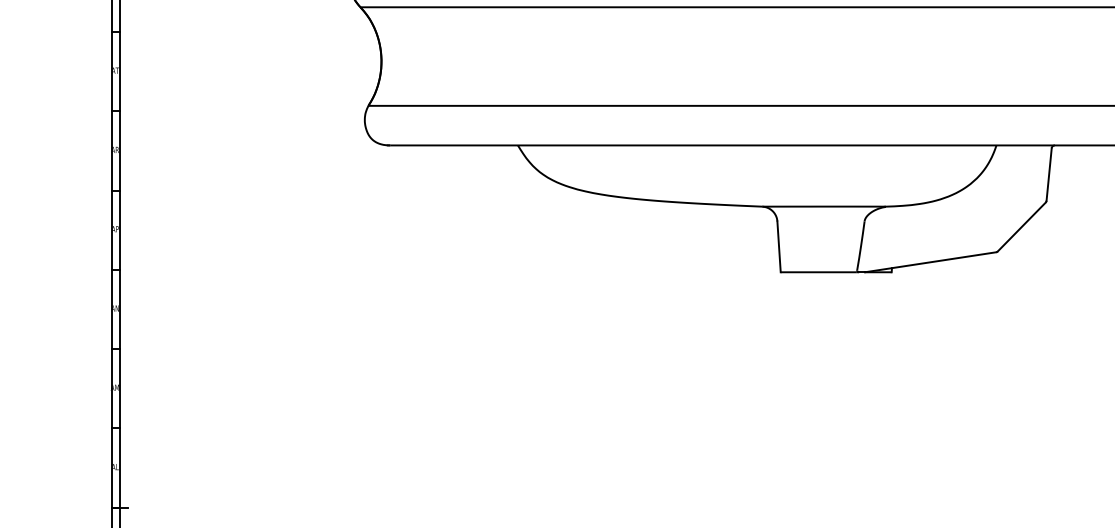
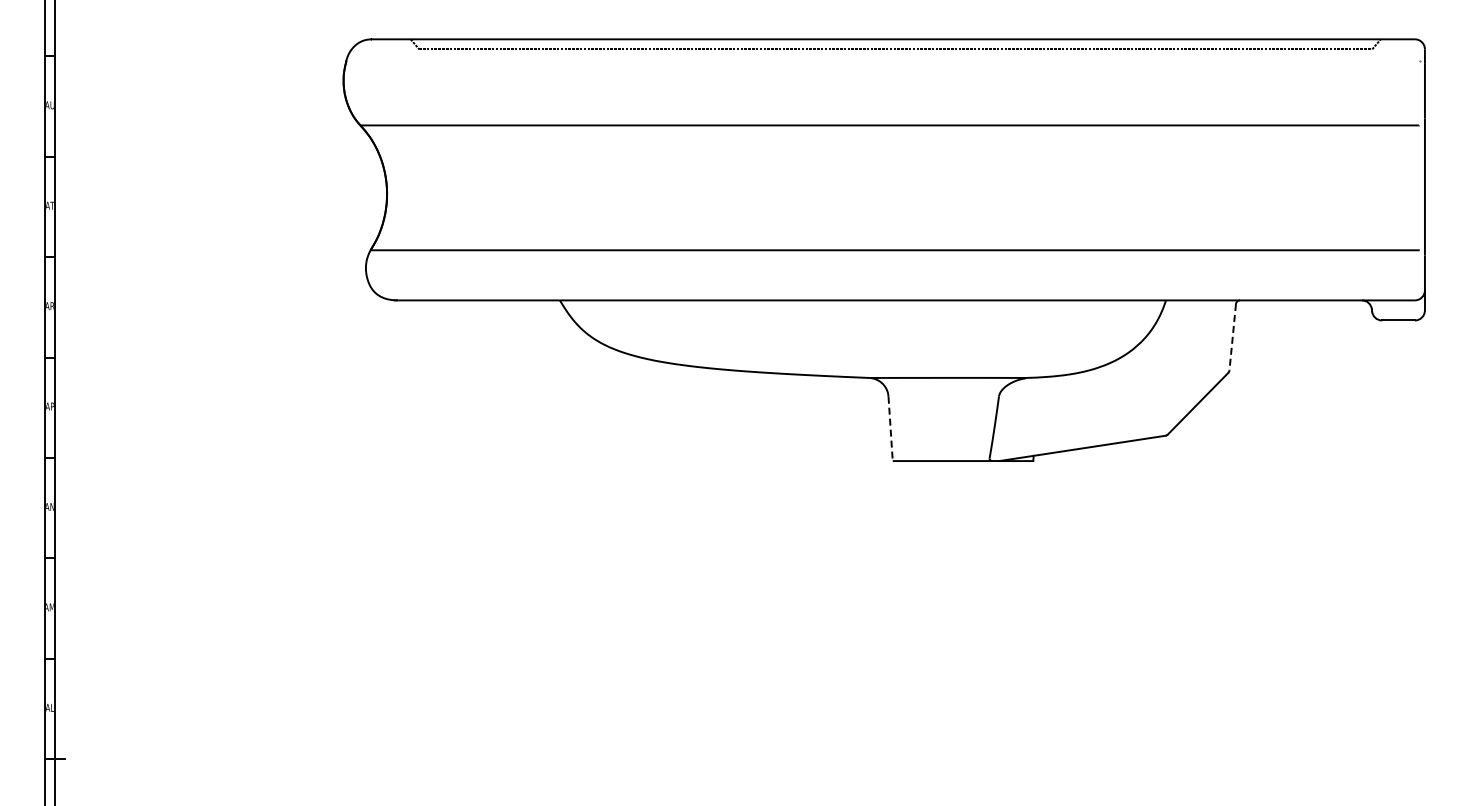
line: (1048, 174) -> (1232, 337), solid -> dashed
line: (778, 247) -> (890, 429), solid -> dashed

